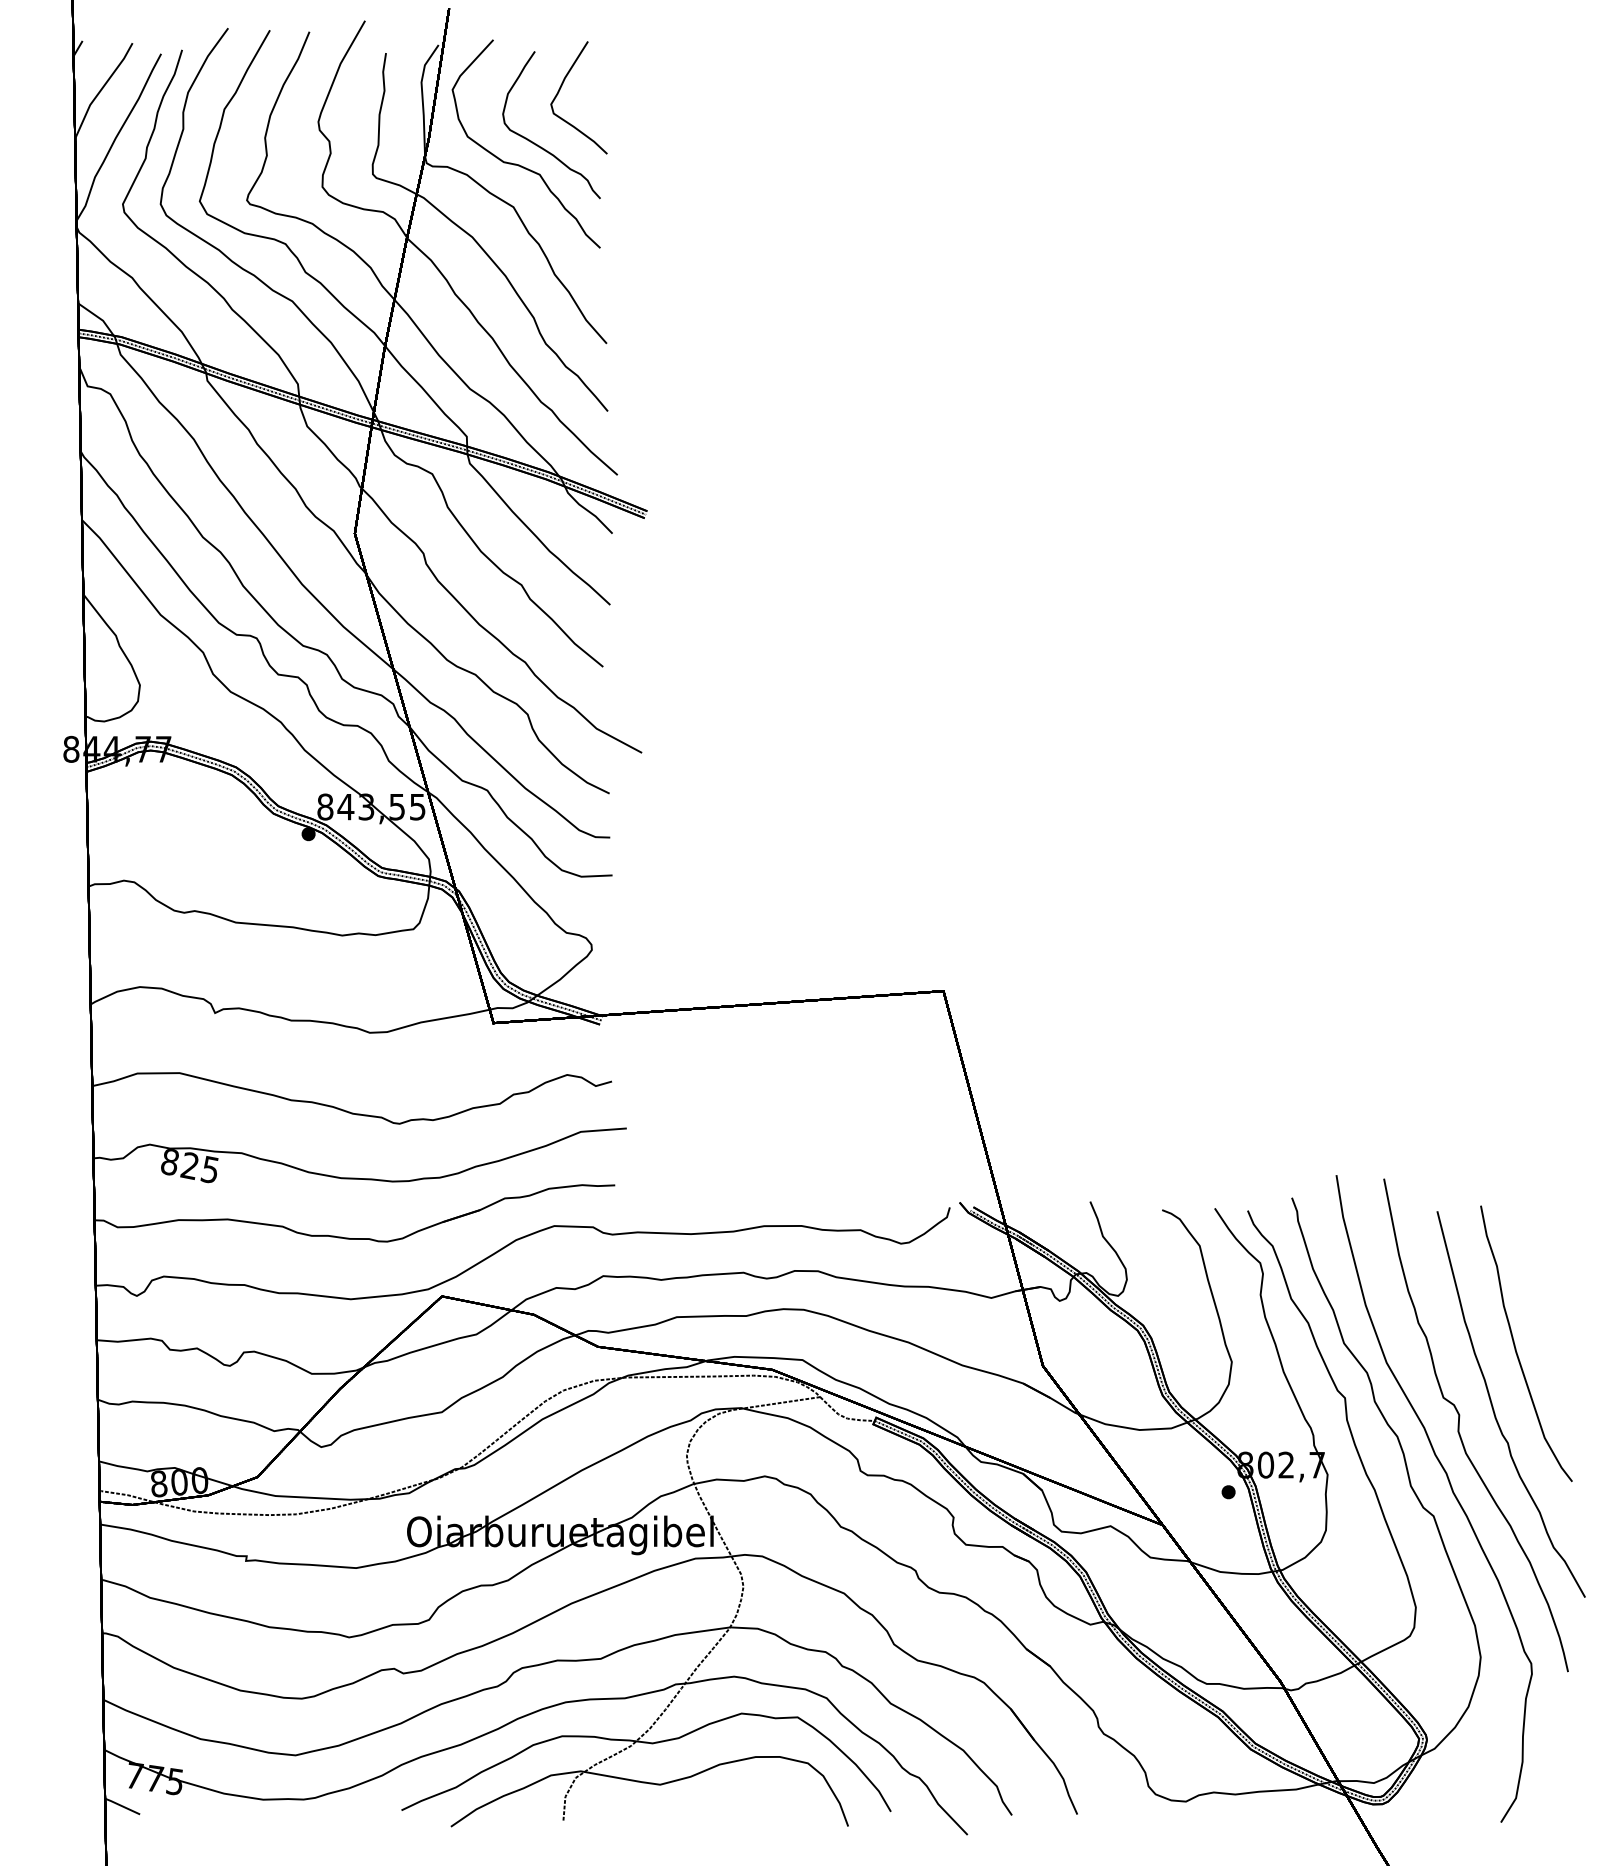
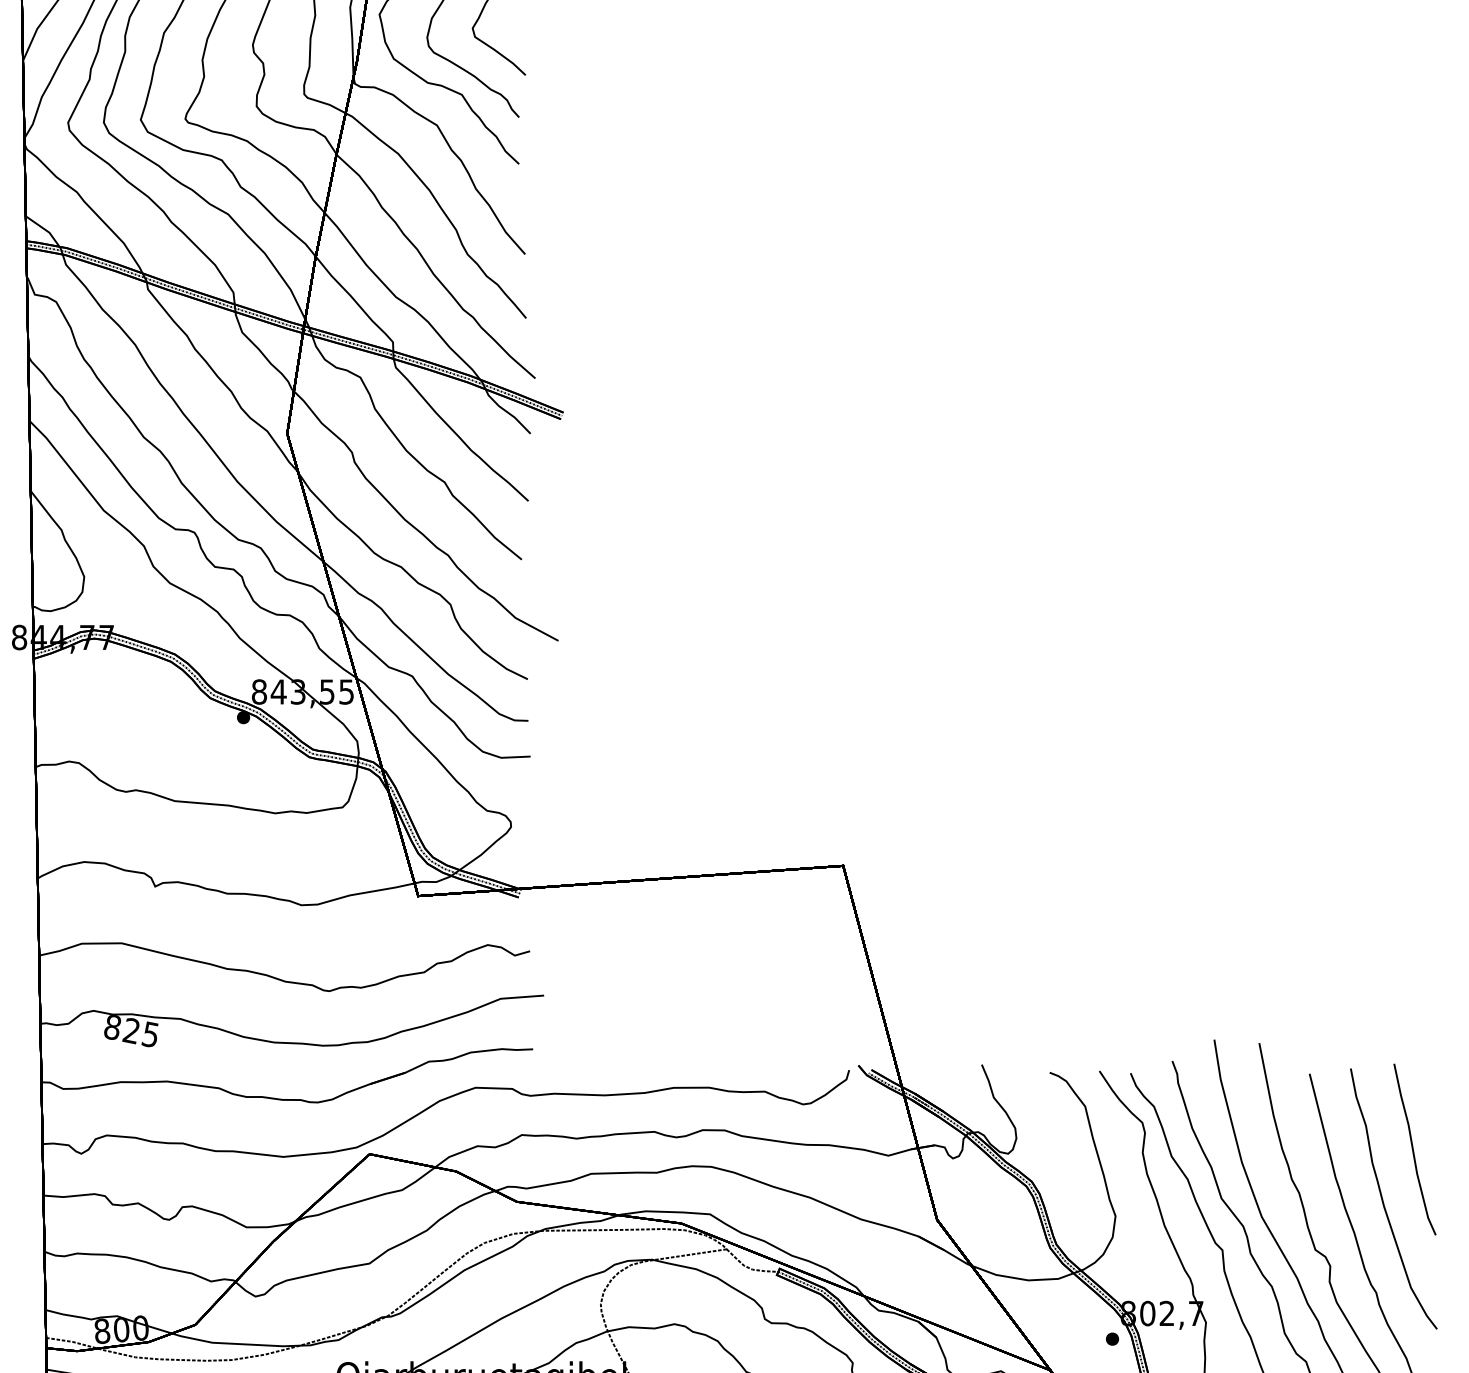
curve: (1547, 1291) -> (1413, 1149), added

